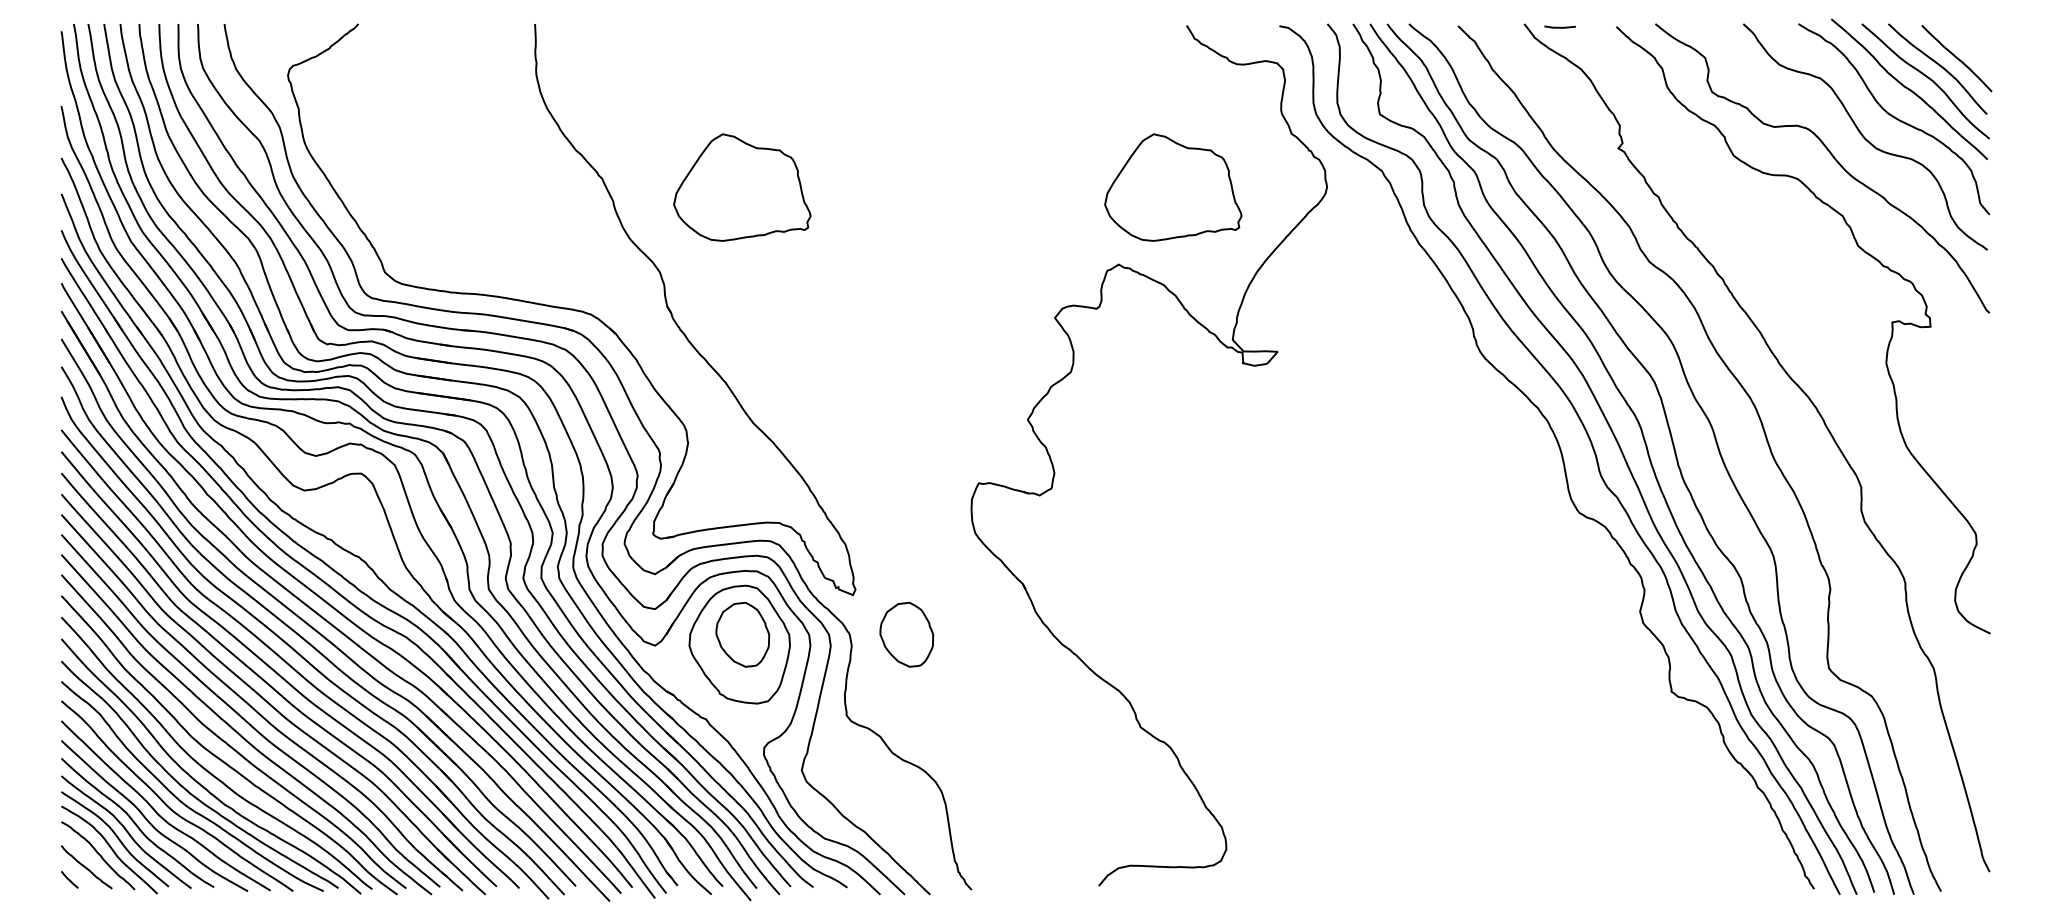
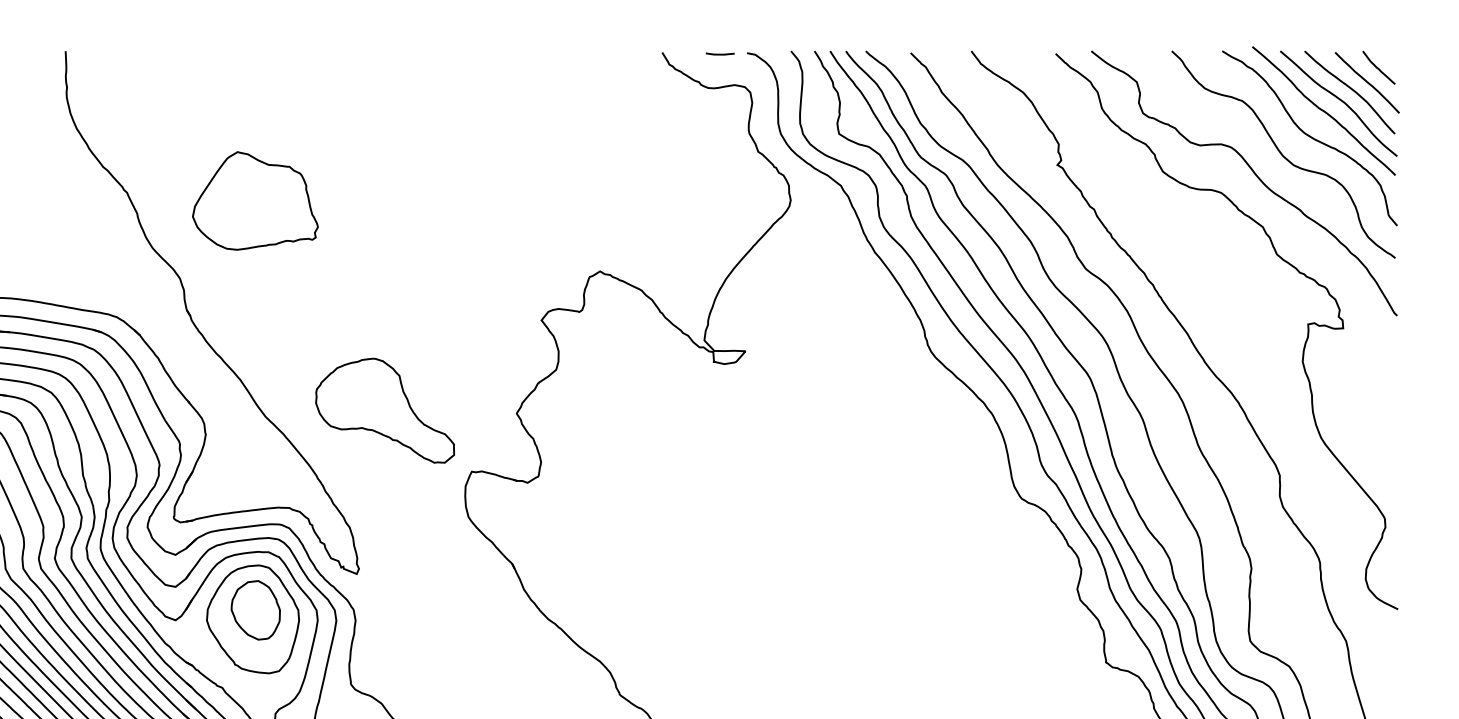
line: (1559, 26) -> (719, 53), moved
curve: (1968, 41) -> (1377, 67), added
part: (1173, 187) -> (650, 200), removed
part: (883, 416) -> (384, 410), added
part: (906, 634) -> (405, 610), removed

